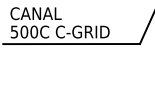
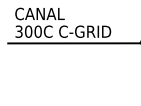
text: (14, 31) -> (19, 31), 500C -> 300C

